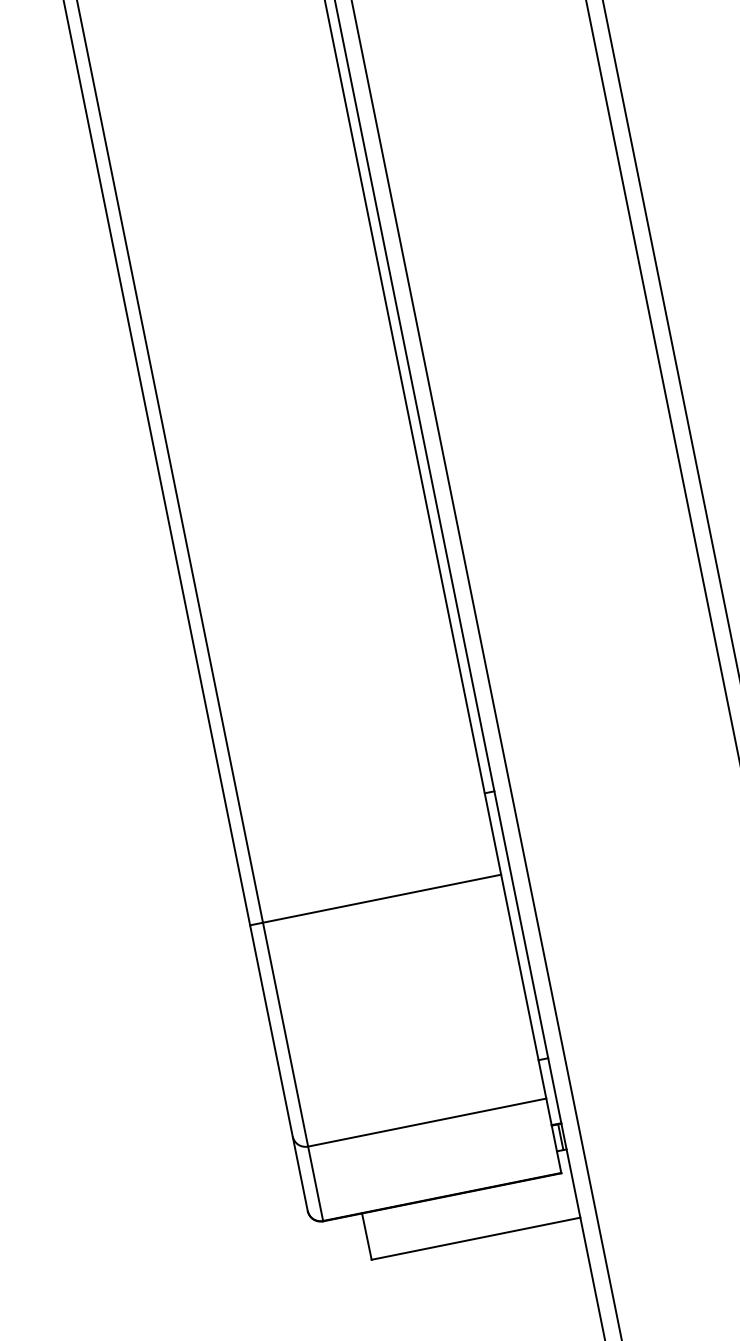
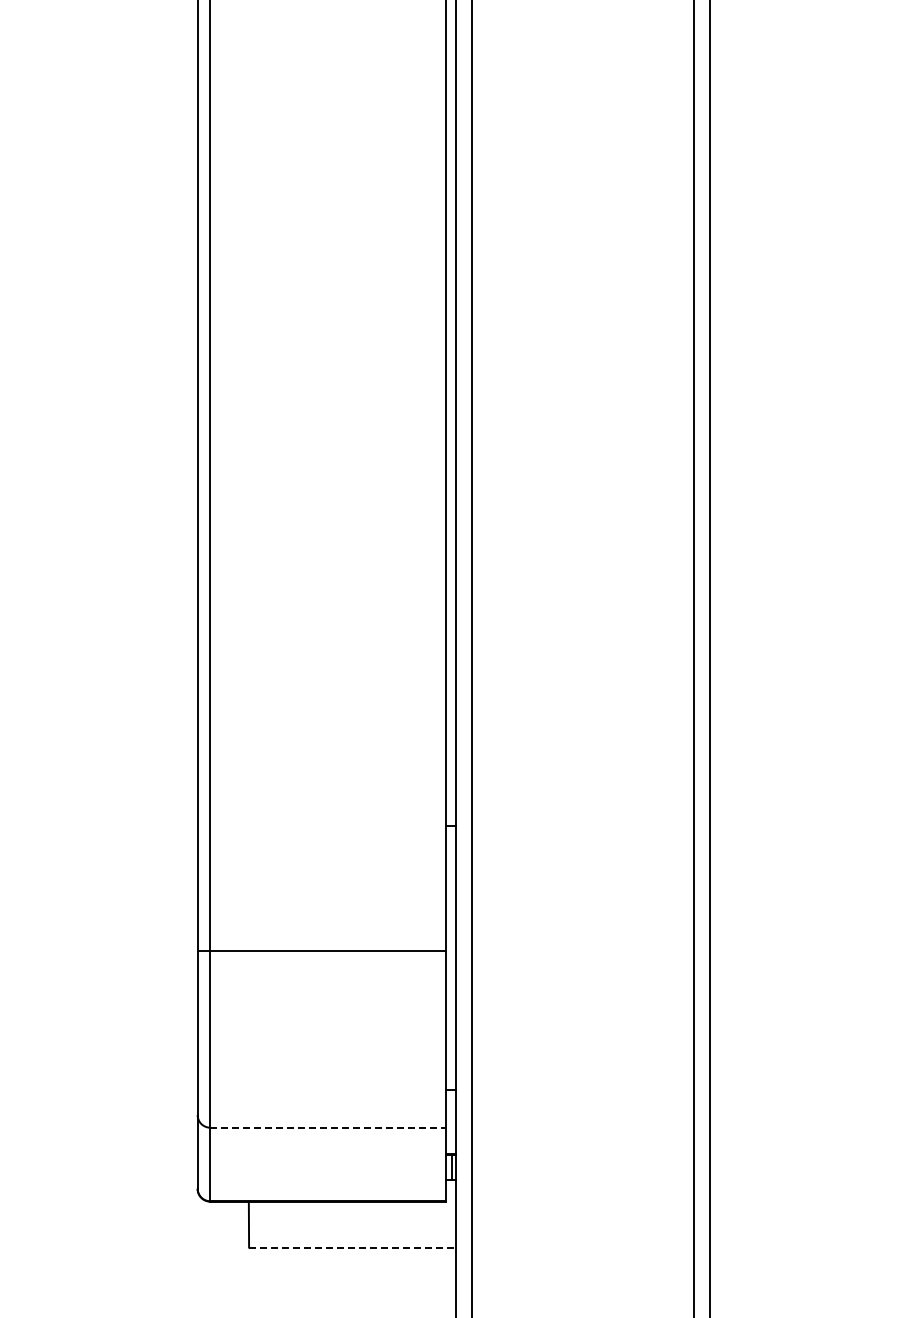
line: (375, 900) -> (321, 951), moved
line: (427, 1122) -> (328, 1127), solid -> dashed
line: (476, 1238) -> (352, 1247), solid -> dashed

